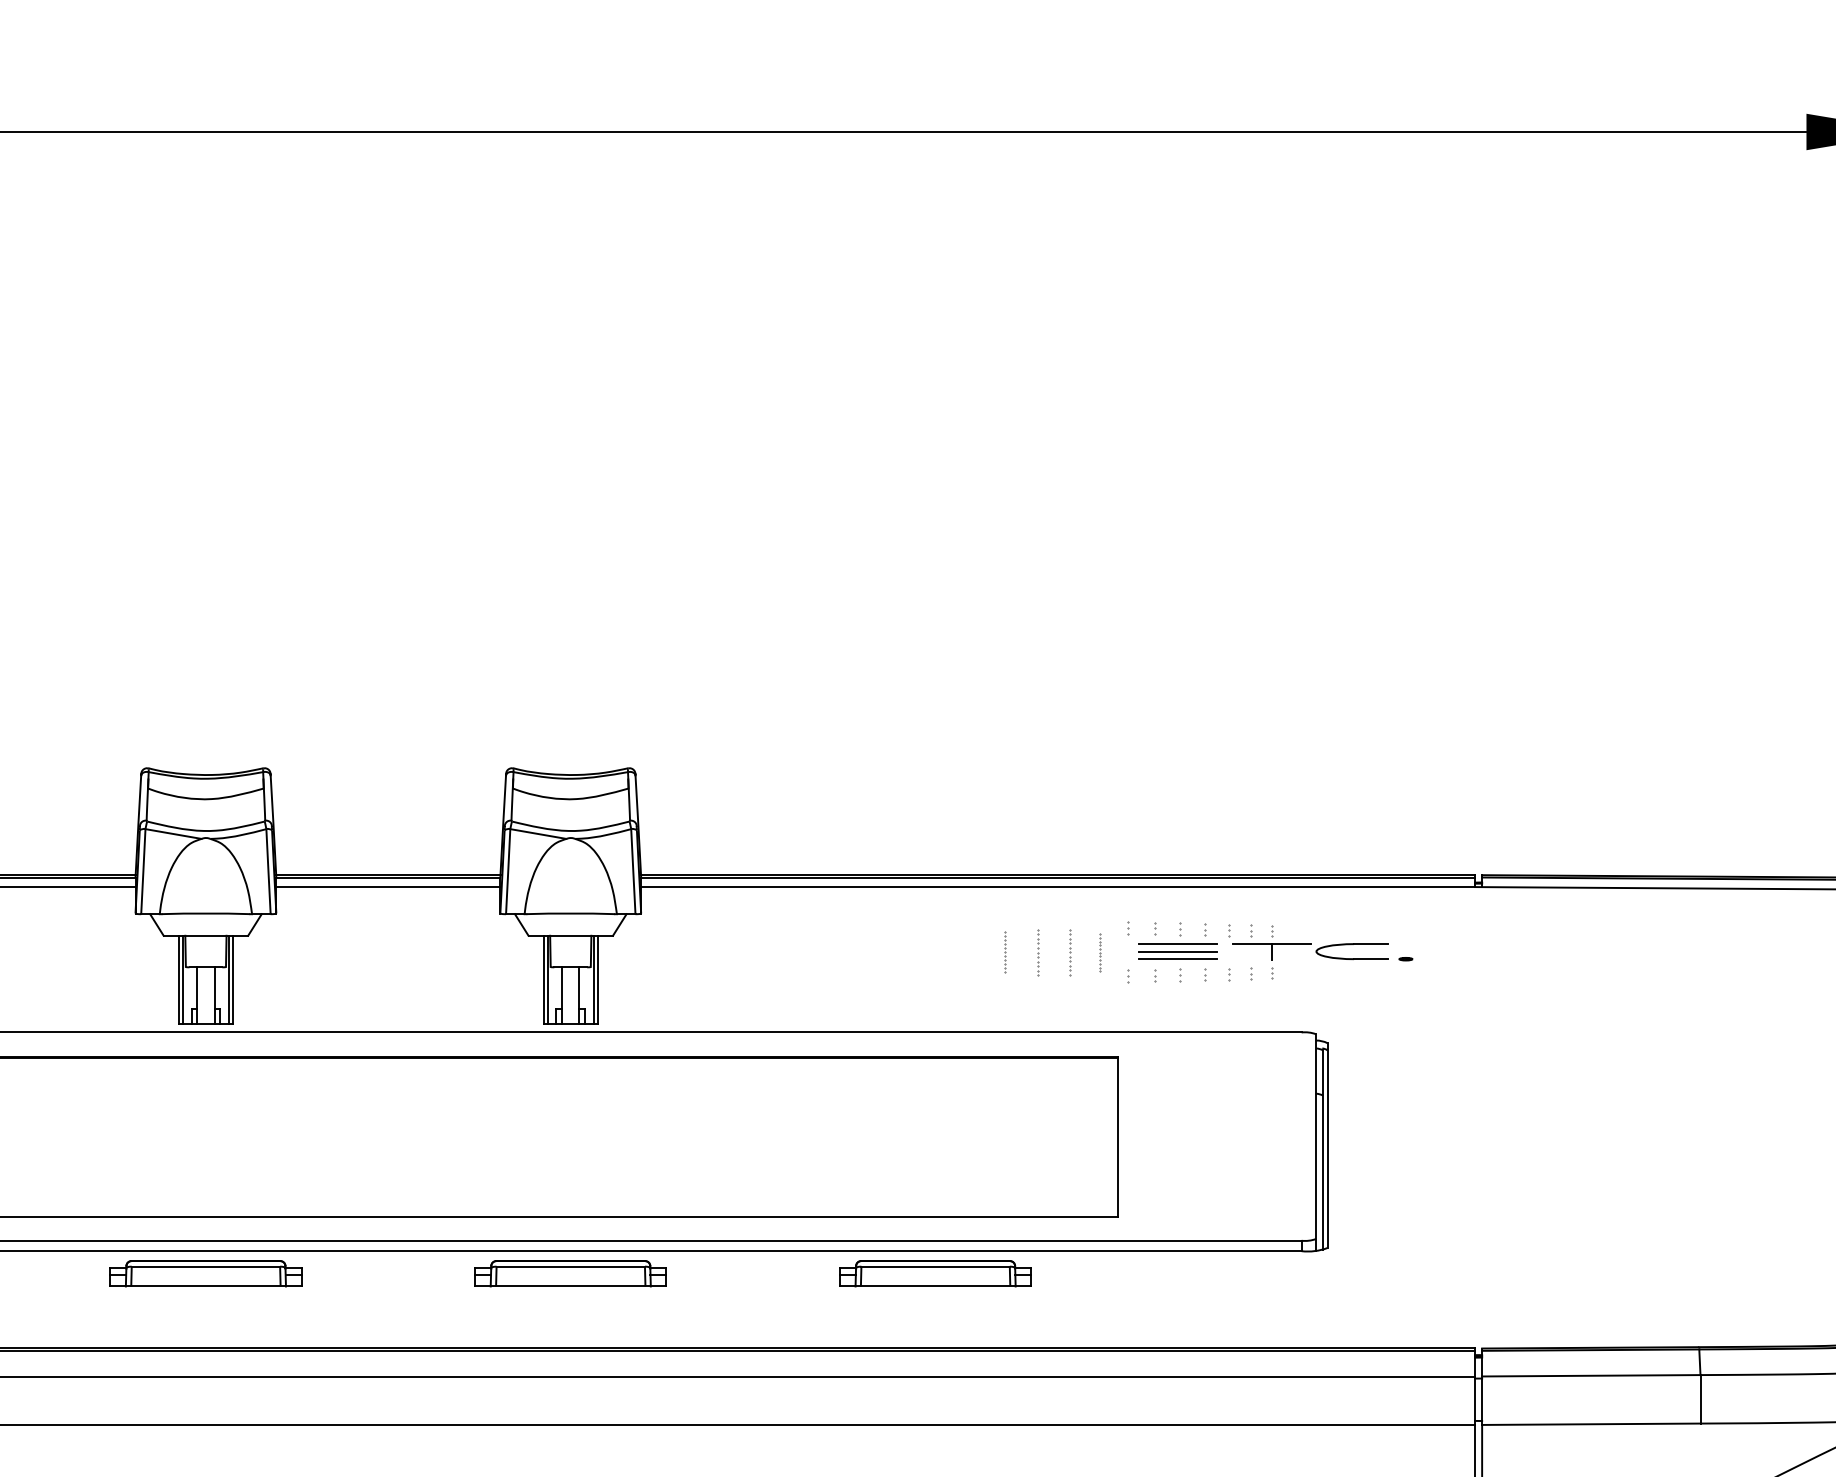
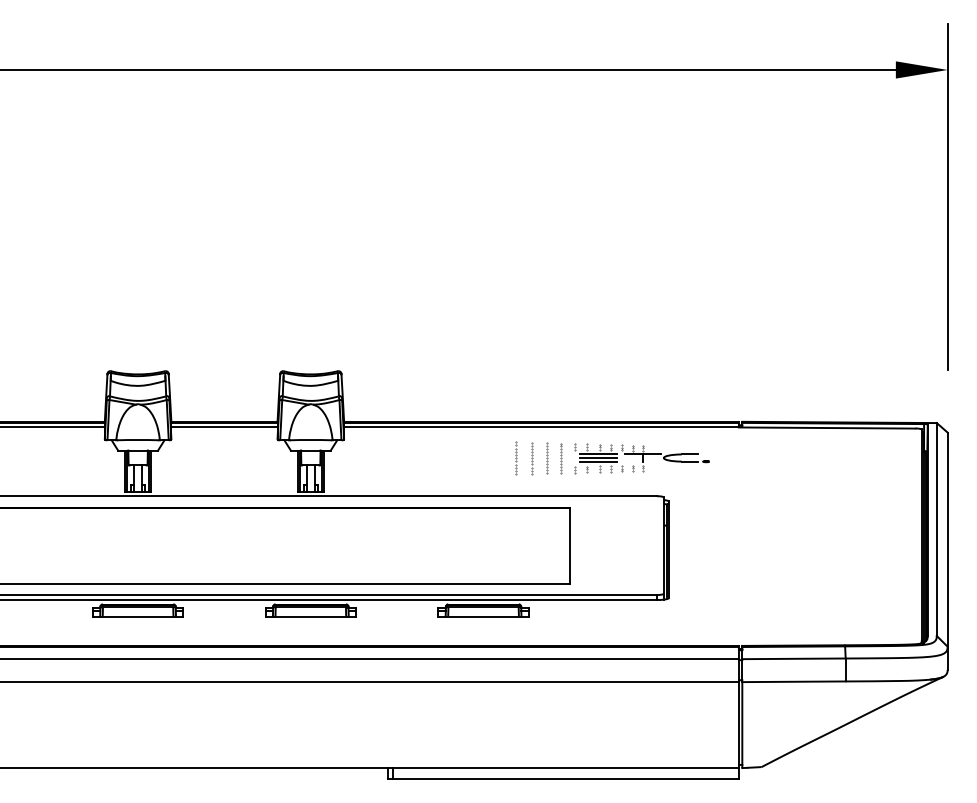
part: (1005, 952) -> (516, 458), size x1.67
part: (1038, 952) -> (532, 458), size x1.43
part: (1070, 952) -> (547, 458), size x1.43
part: (1100, 952) -> (561, 458), size x1.67

